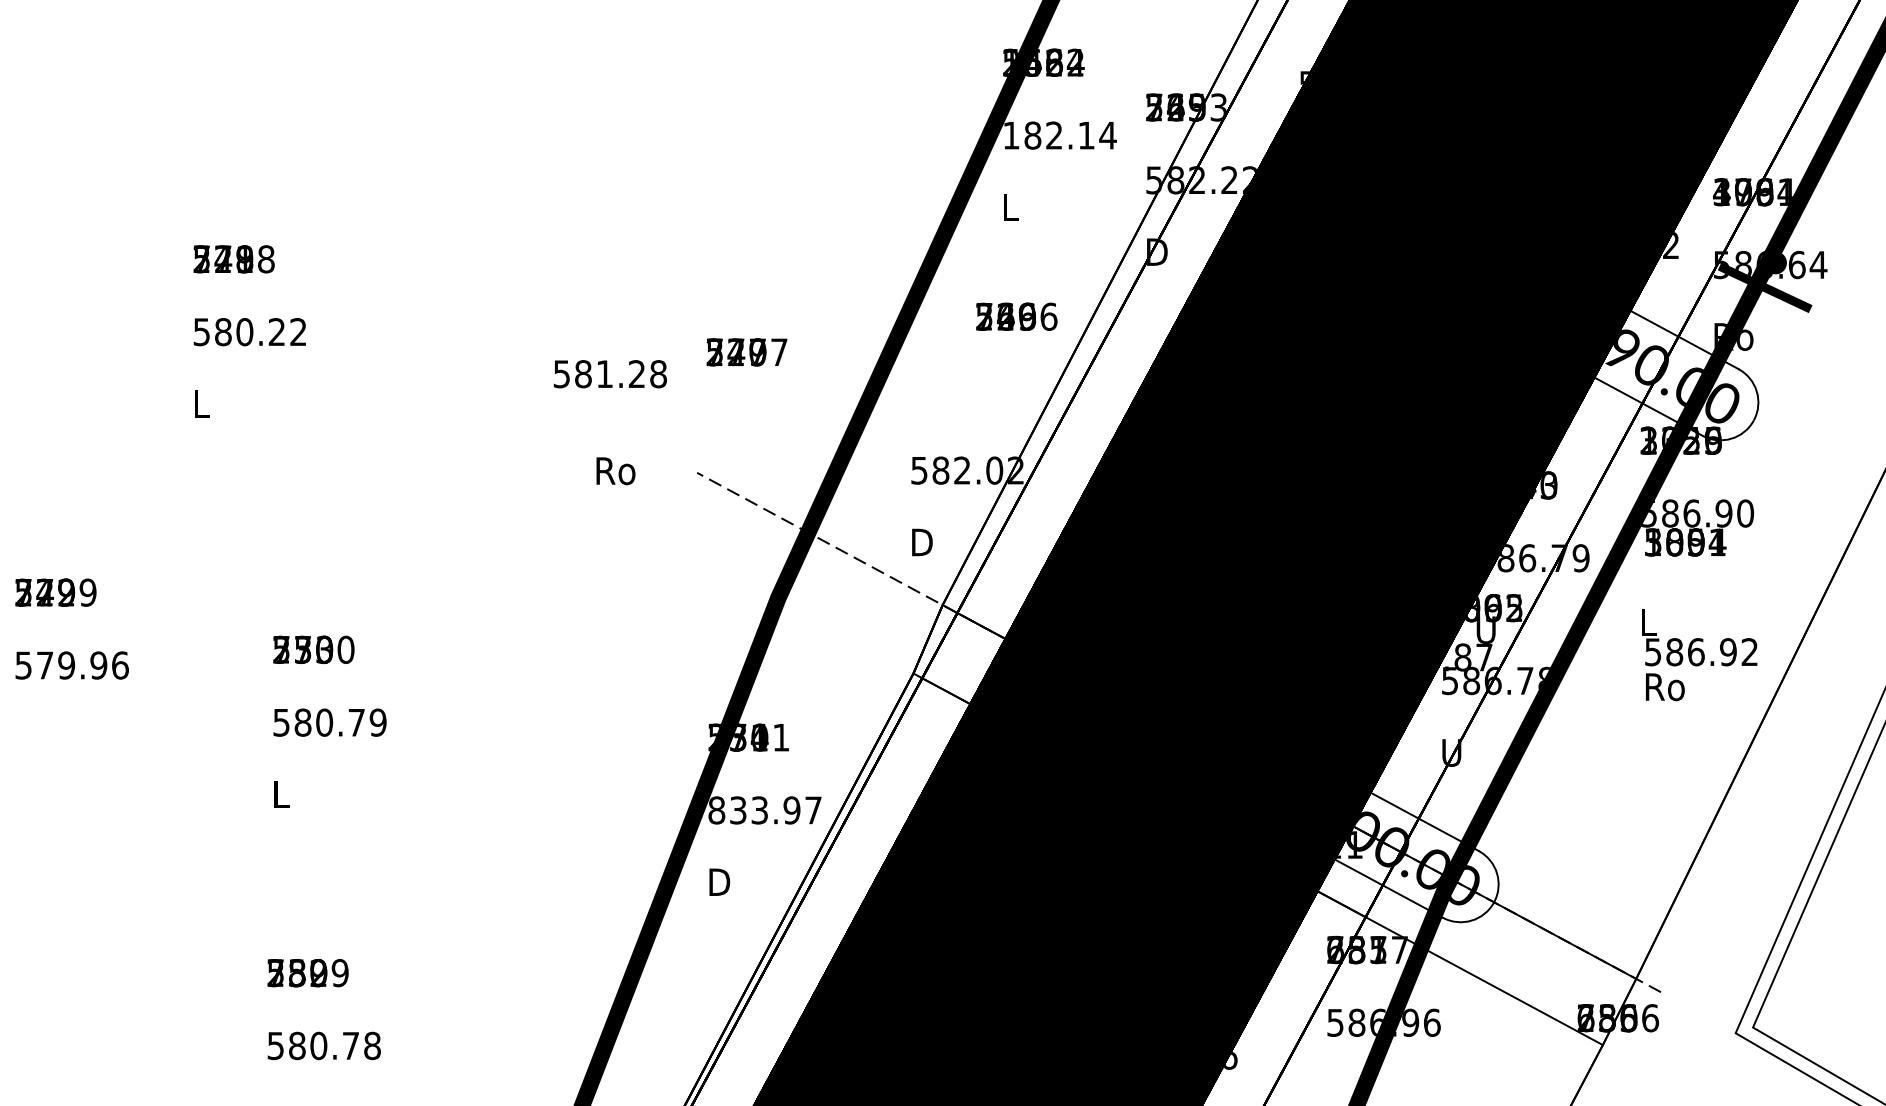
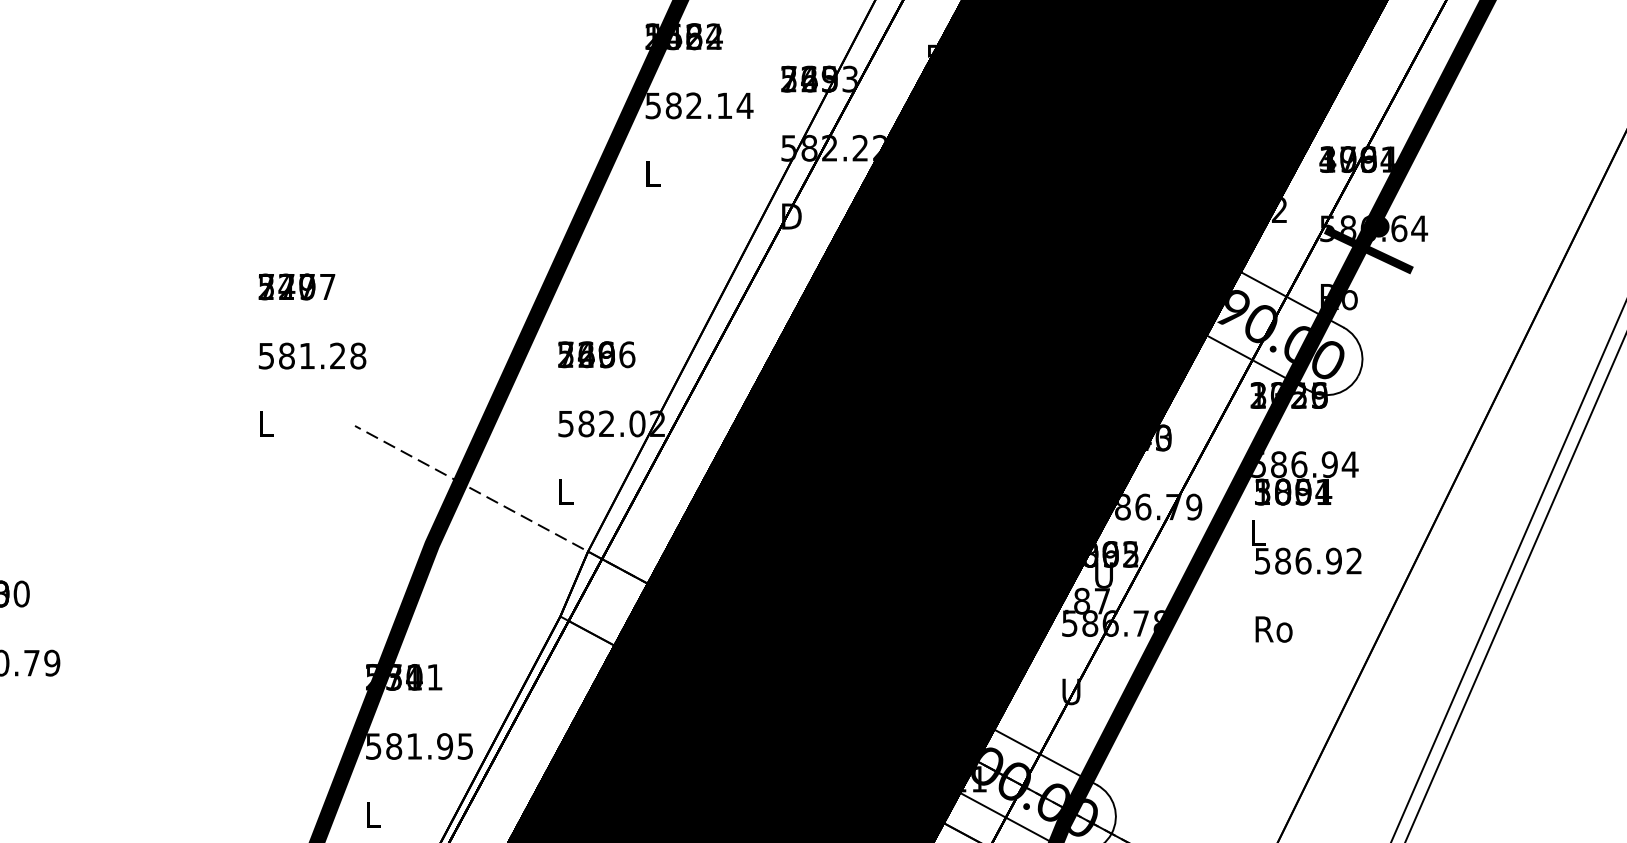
text: (1011, 135) -> (653, 105), 182.14 -> 582.14
text: (1016, 316) -> (596, 354), moved
text: (746, 352) -> (296, 287), moved
text: (609, 374) -> (311, 356), moved
text: (615, 471) -> (277, 424), Ro -> L
text: (1745, 513) -> (1350, 464), 586.90 -> 586.94
text: (922, 542) -> (568, 492), D -> L
text: (1699, 637) -> (1306, 547), moved
text: (764, 810) -> (418, 746), 833.97 -> 581.95
text: (719, 881) -> (376, 813), D -> L

